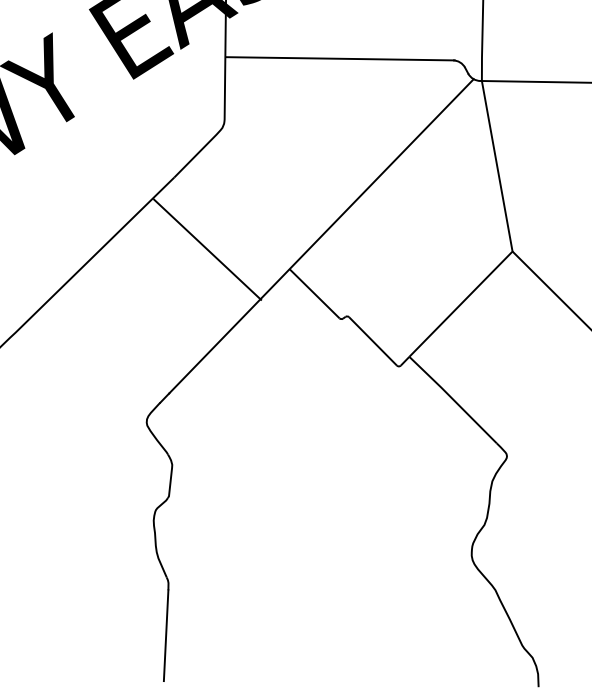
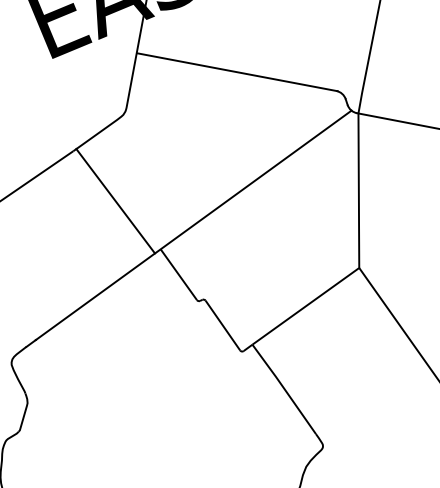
line: (207, 249) -> (115, 201), moved

